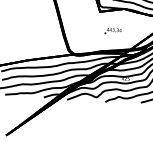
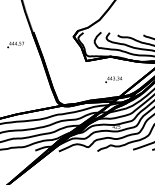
text: (112, 30) -> (113, 79), moved

